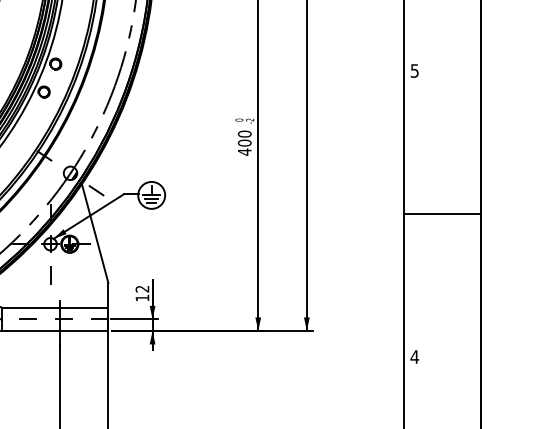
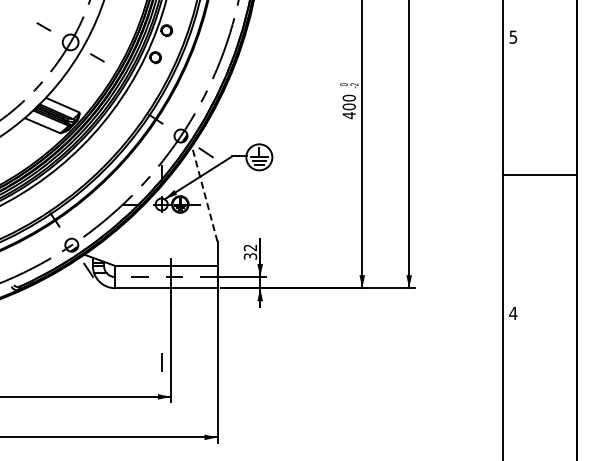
line: (94, 232) -> (204, 193), solid -> dashed
line: (50, 275) -> (161, 362), moved
text: (142, 298) -> (250, 256), 12 -> 32

